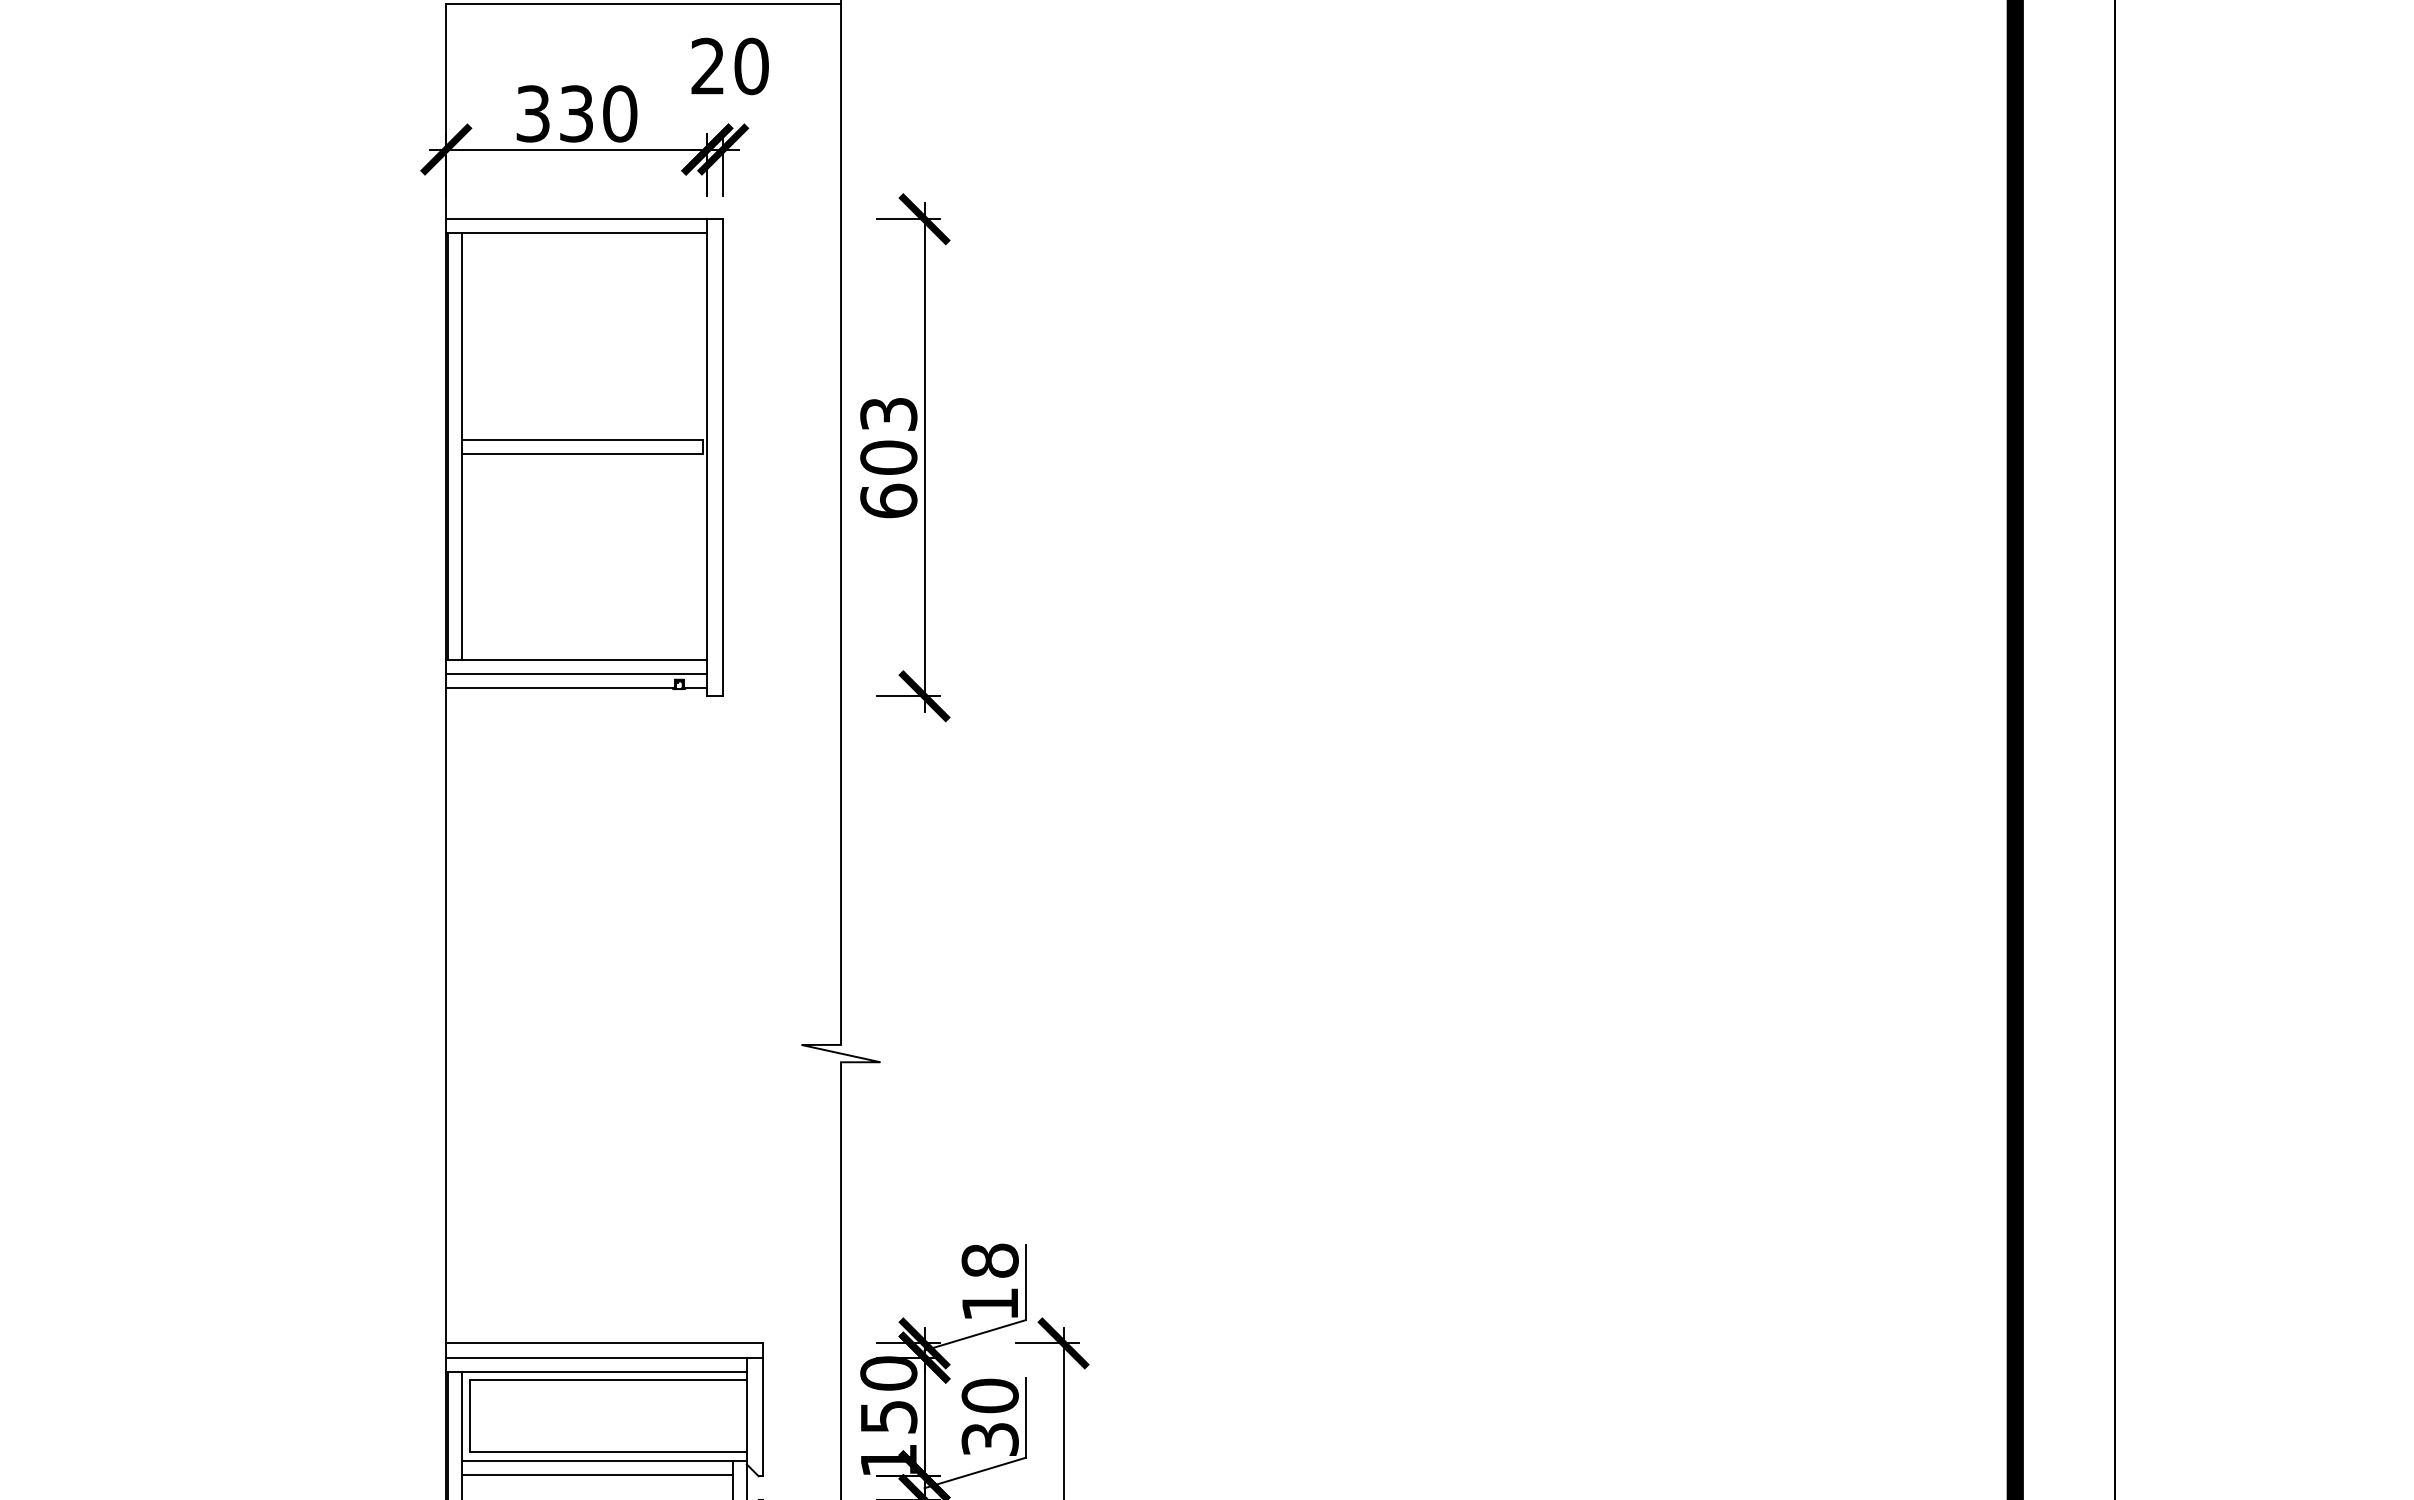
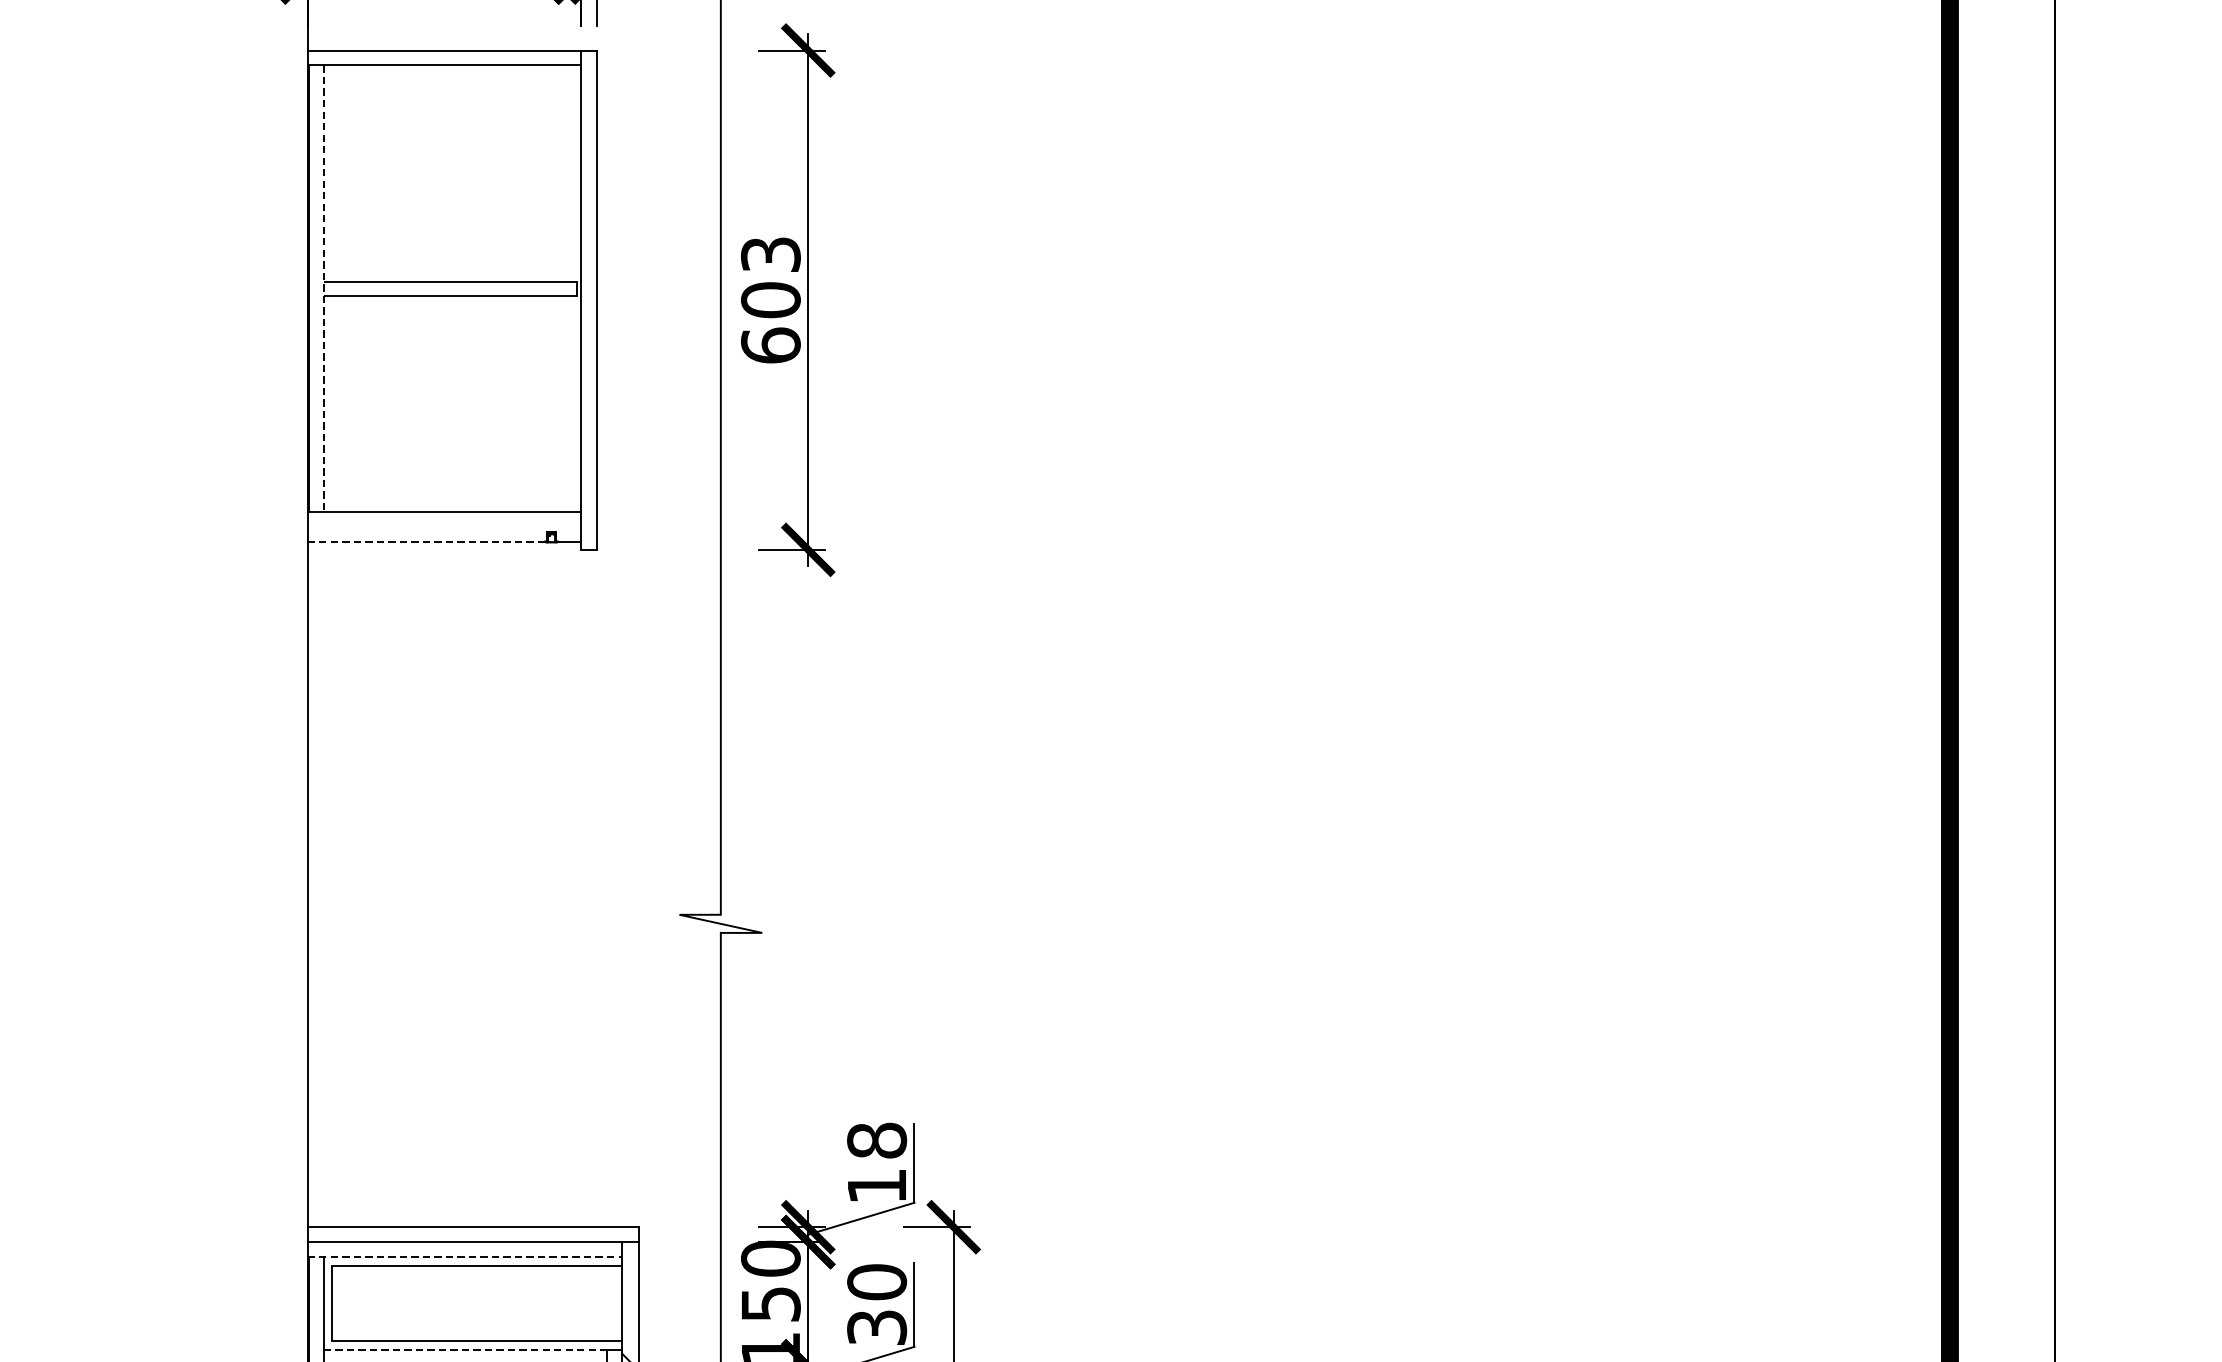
line: (462, 447) -> (324, 289), solid -> dashed
line: (576, 674) -> (443, 527), removed
line: (561, 688) -> (428, 541), solid -> dashed
line: (597, 1371) -> (465, 1256), solid -> dashed
line: (596, 1460) -> (464, 1349), solid -> dashed

